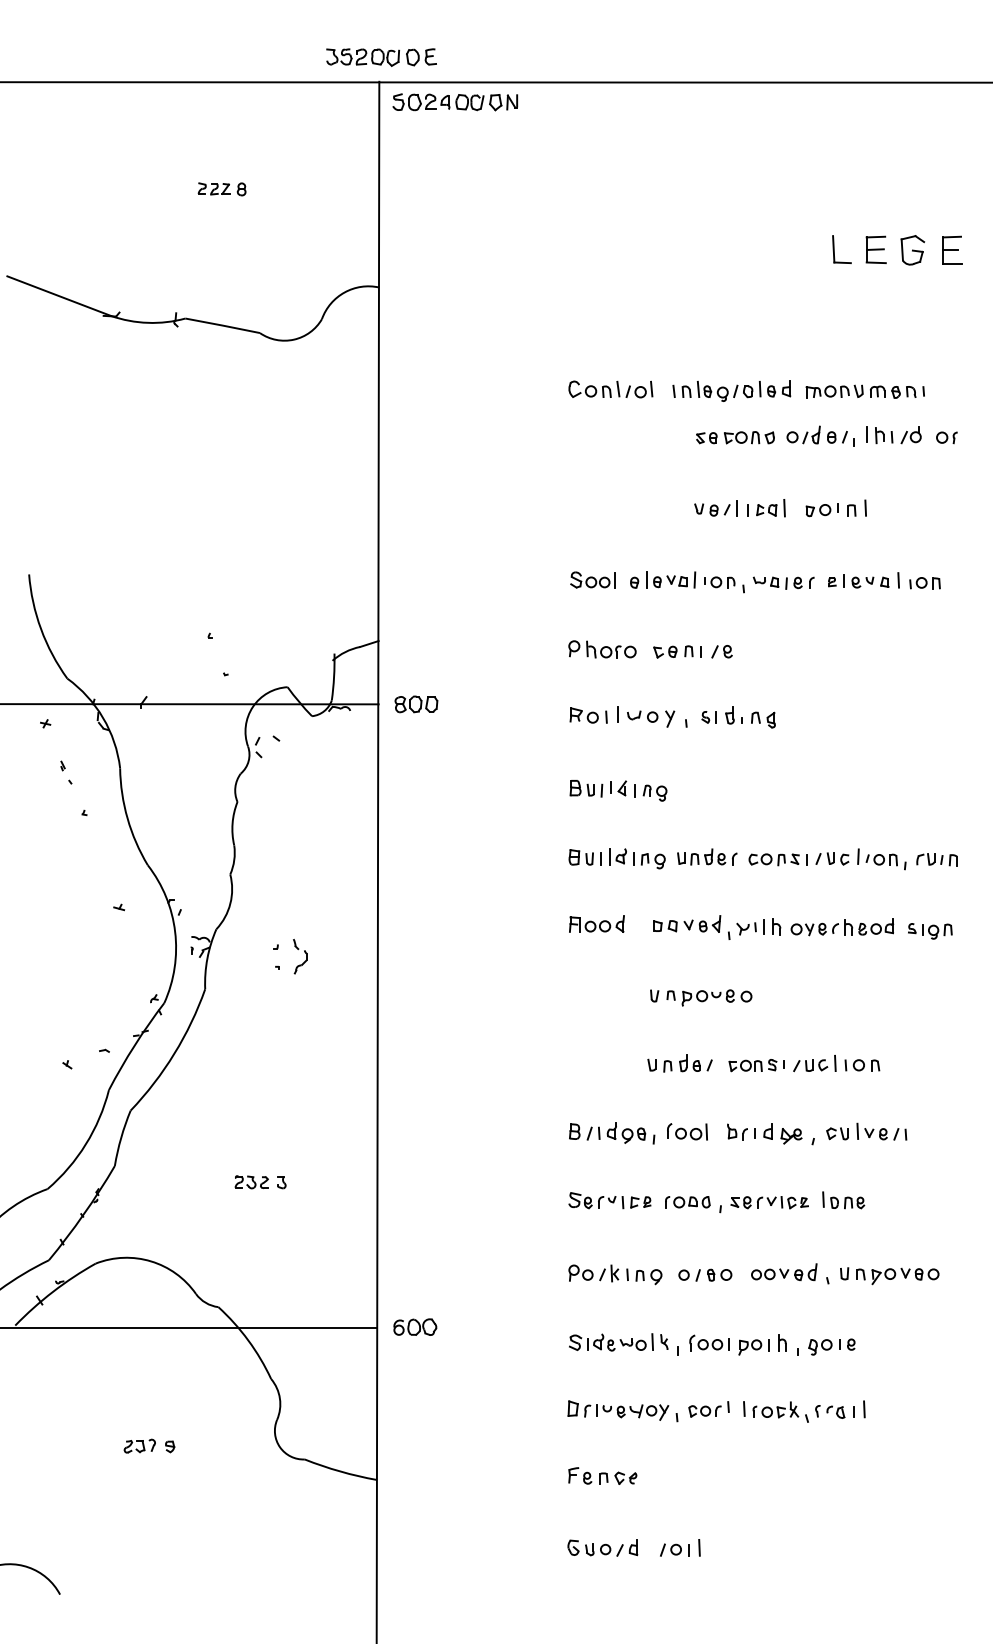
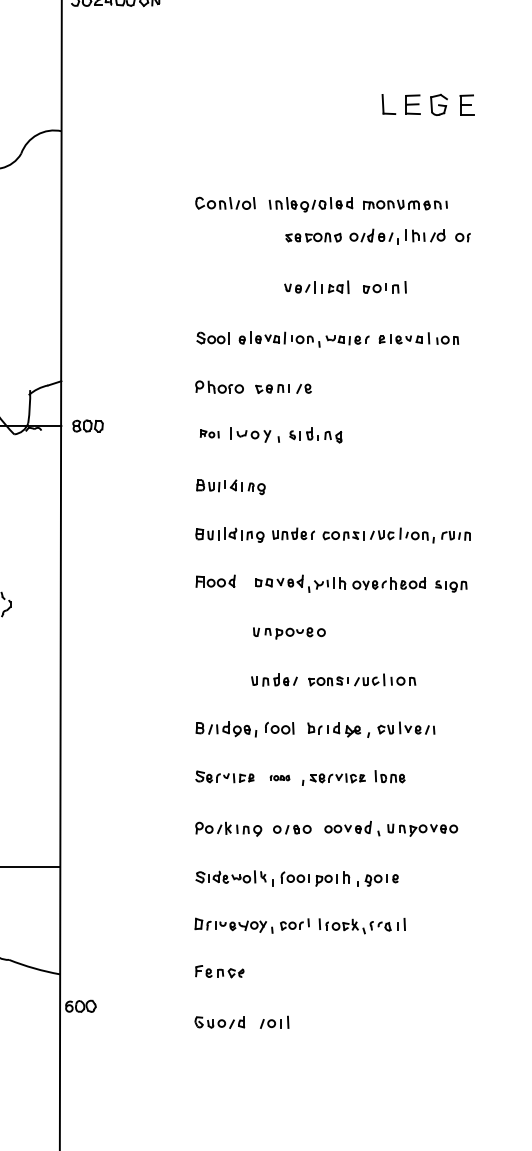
part: (588, 715) -> (209, 433), size x0.7
part: (687, 1202) -> (279, 778), size x0.6
part: (415, 1326) -> (81, 1005), moved

